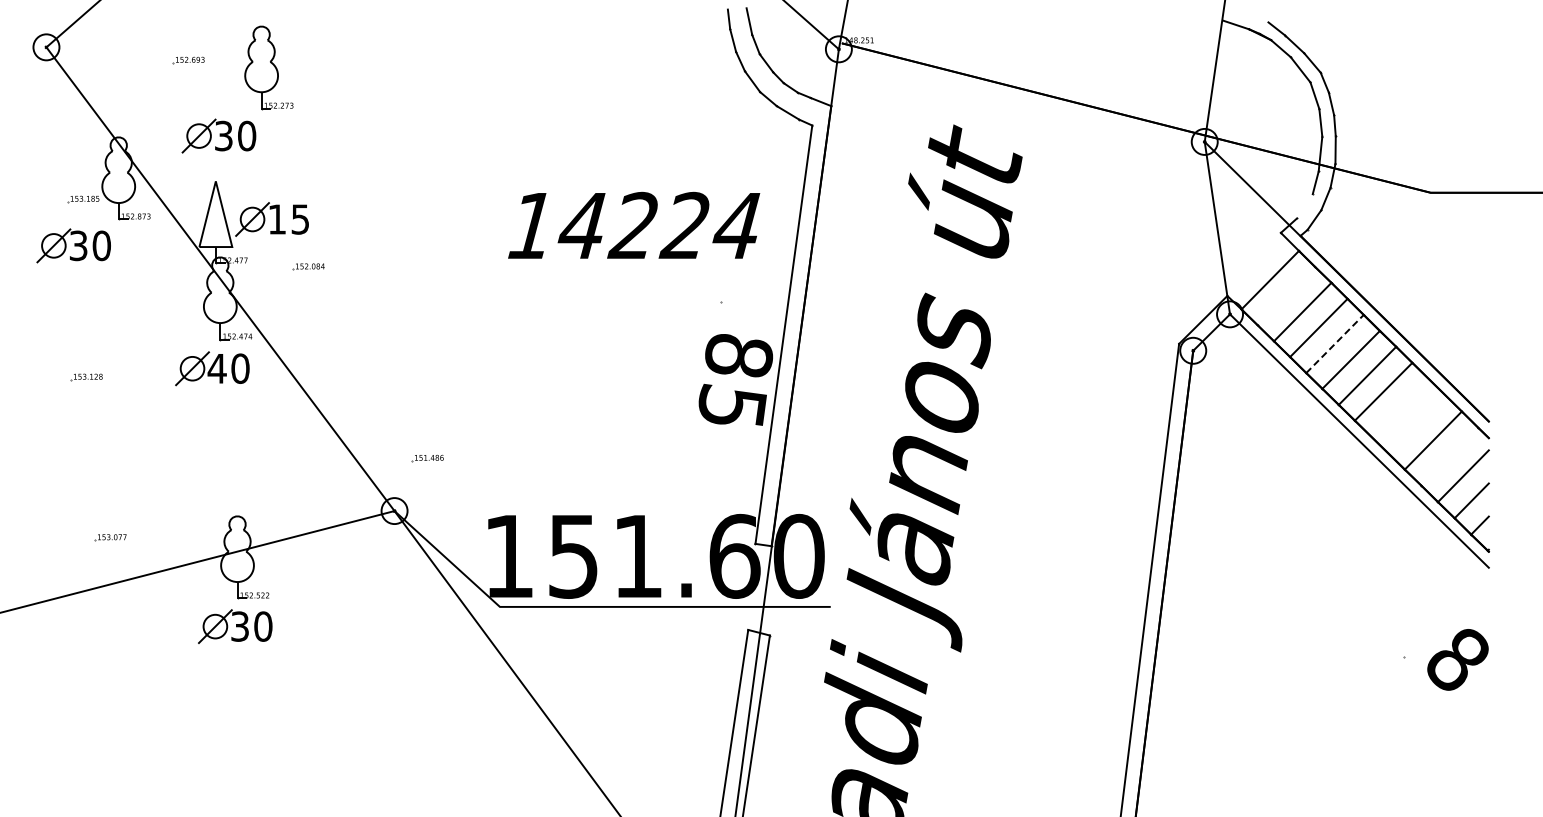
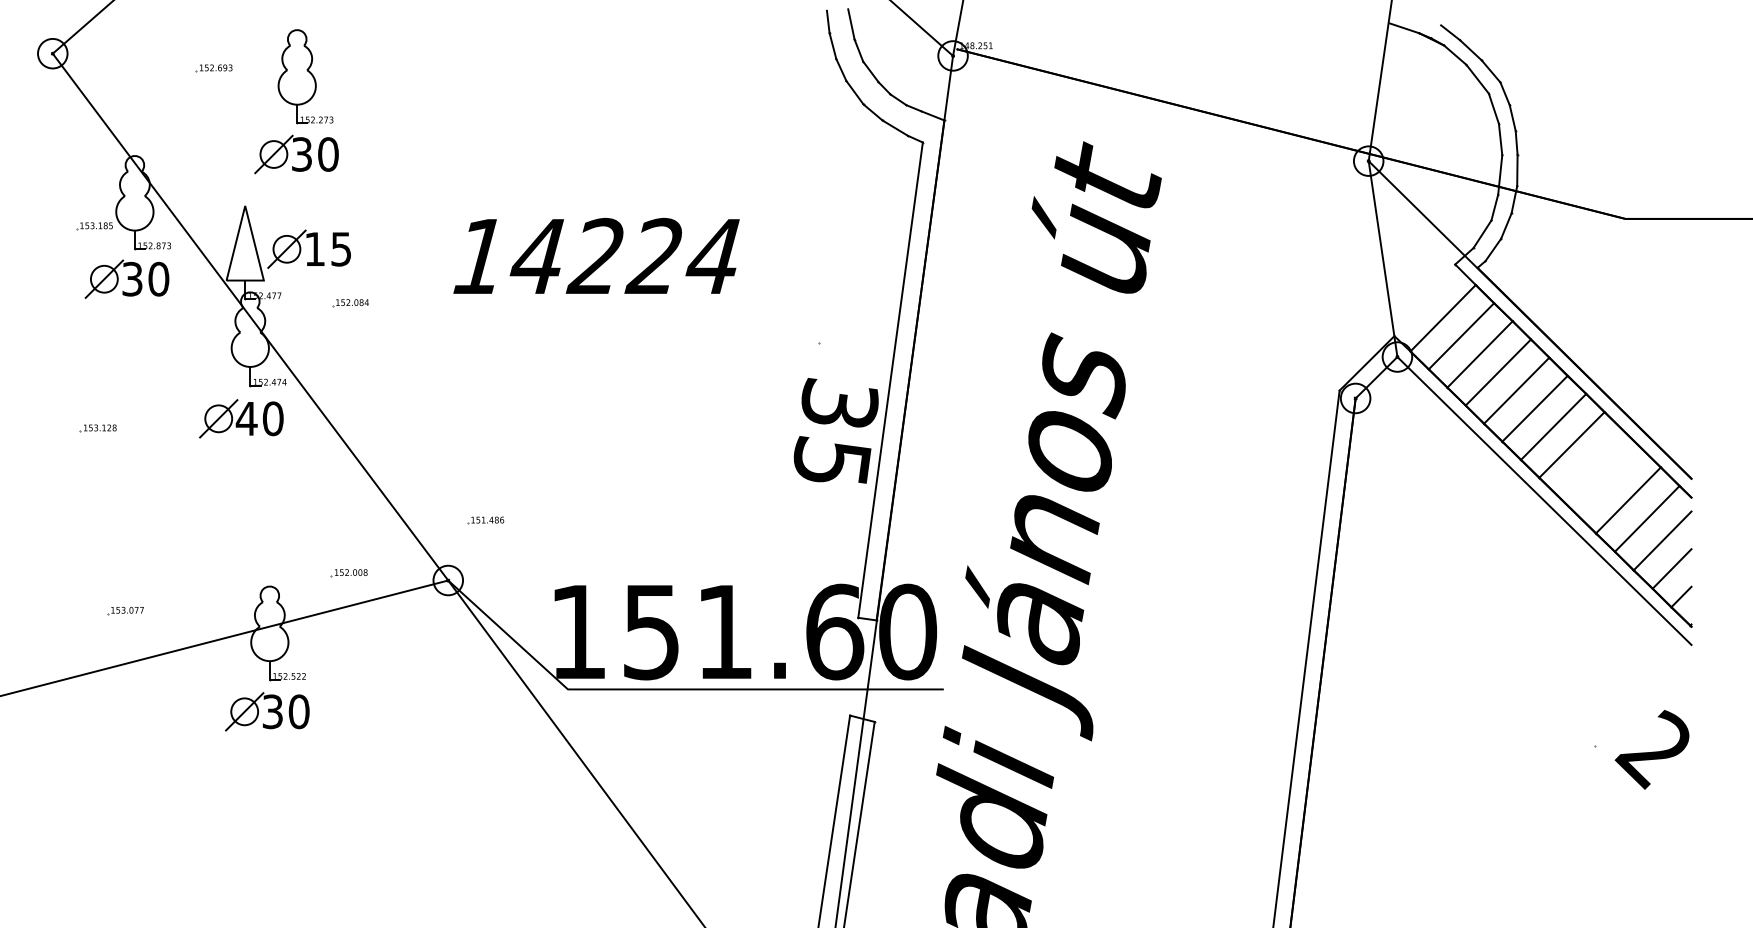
part: (218, 135) -> (295, 153), moved
line: (1304, 206) -> (1482, 234), added
text: (634, 224) -> (597, 254), moved
part: (73, 245) -> (126, 278), moved
line: (1286, 296) -> (1461, 336), added
line: (1334, 344) -> (1516, 391), dashed -> solid
text: (739, 354) -> (840, 402), 85 -> 35
line: (1449, 456) -> (1646, 518), added
part: (307, 504) -> (349, 573), added
text: (1454, 660) -> (1652, 750), 8 -> 2

